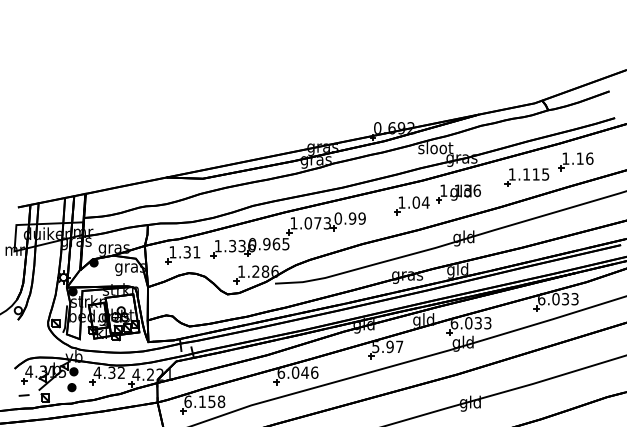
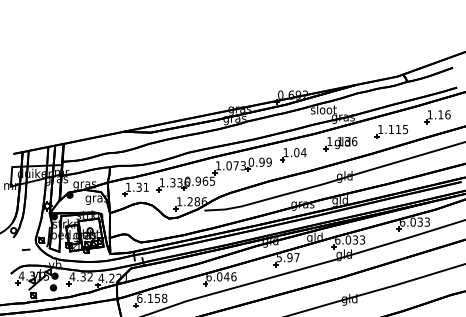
part: (575, 161) -> (437, 116), moved
part: (411, 205) -> (293, 154), moved
line: (23, 395) -> (25, 249), moved

